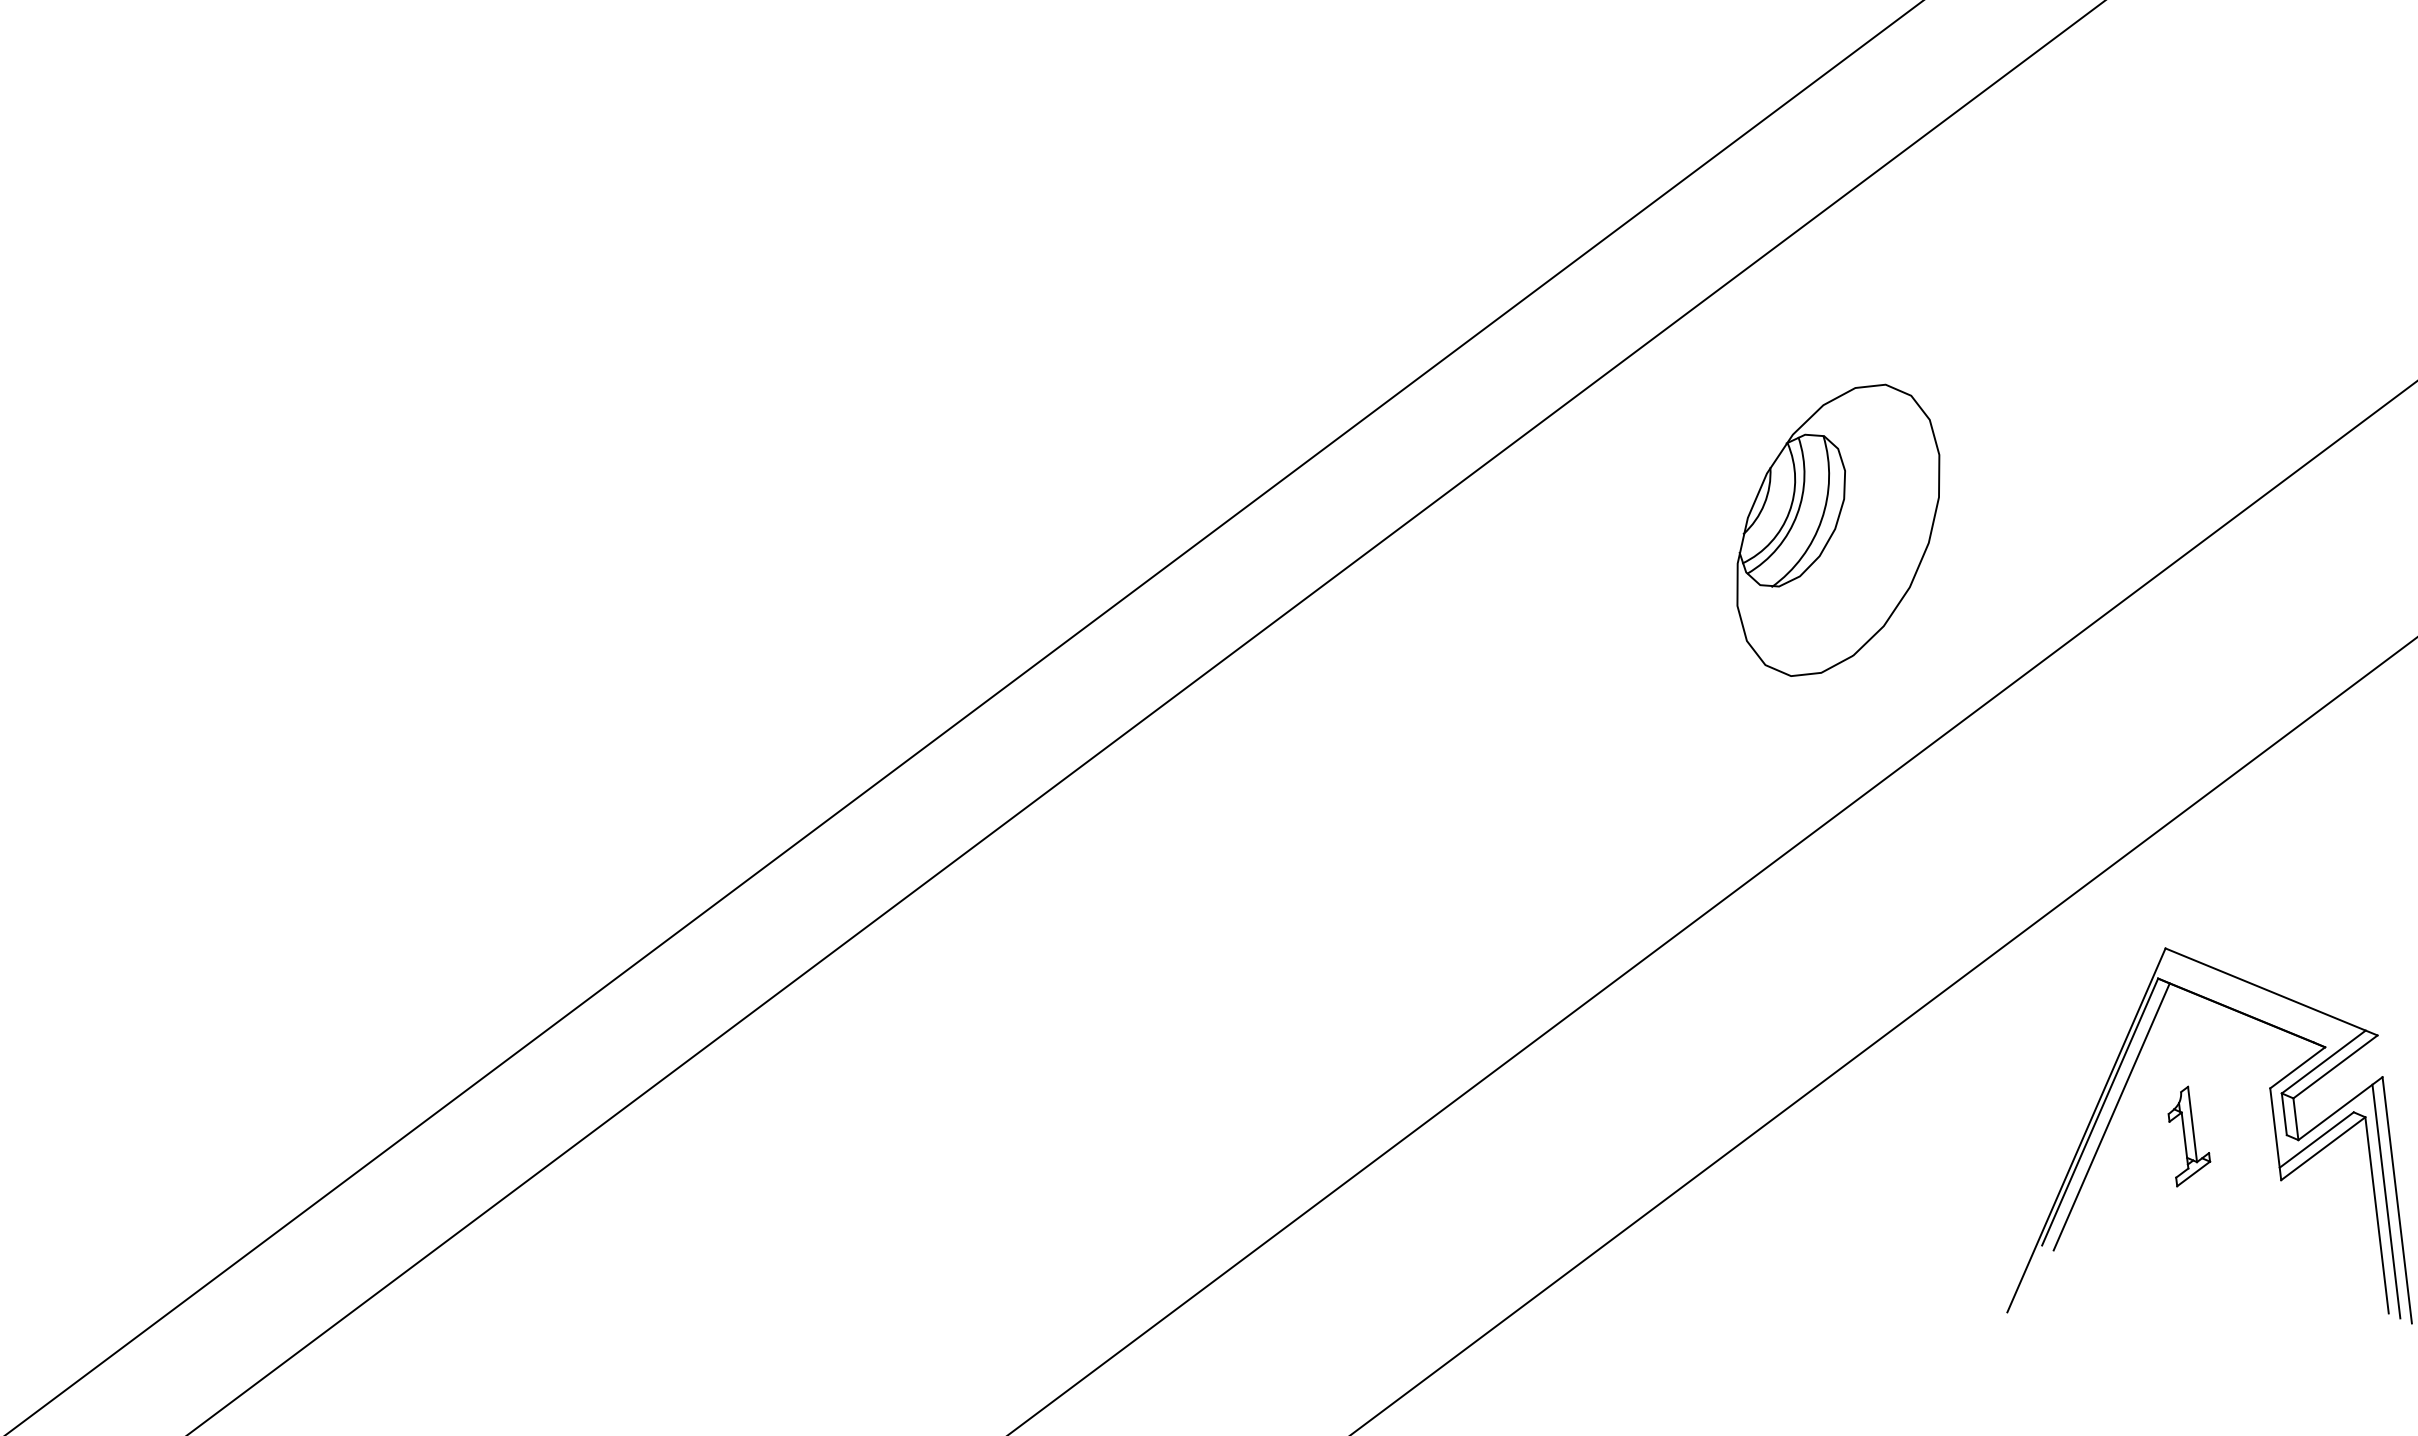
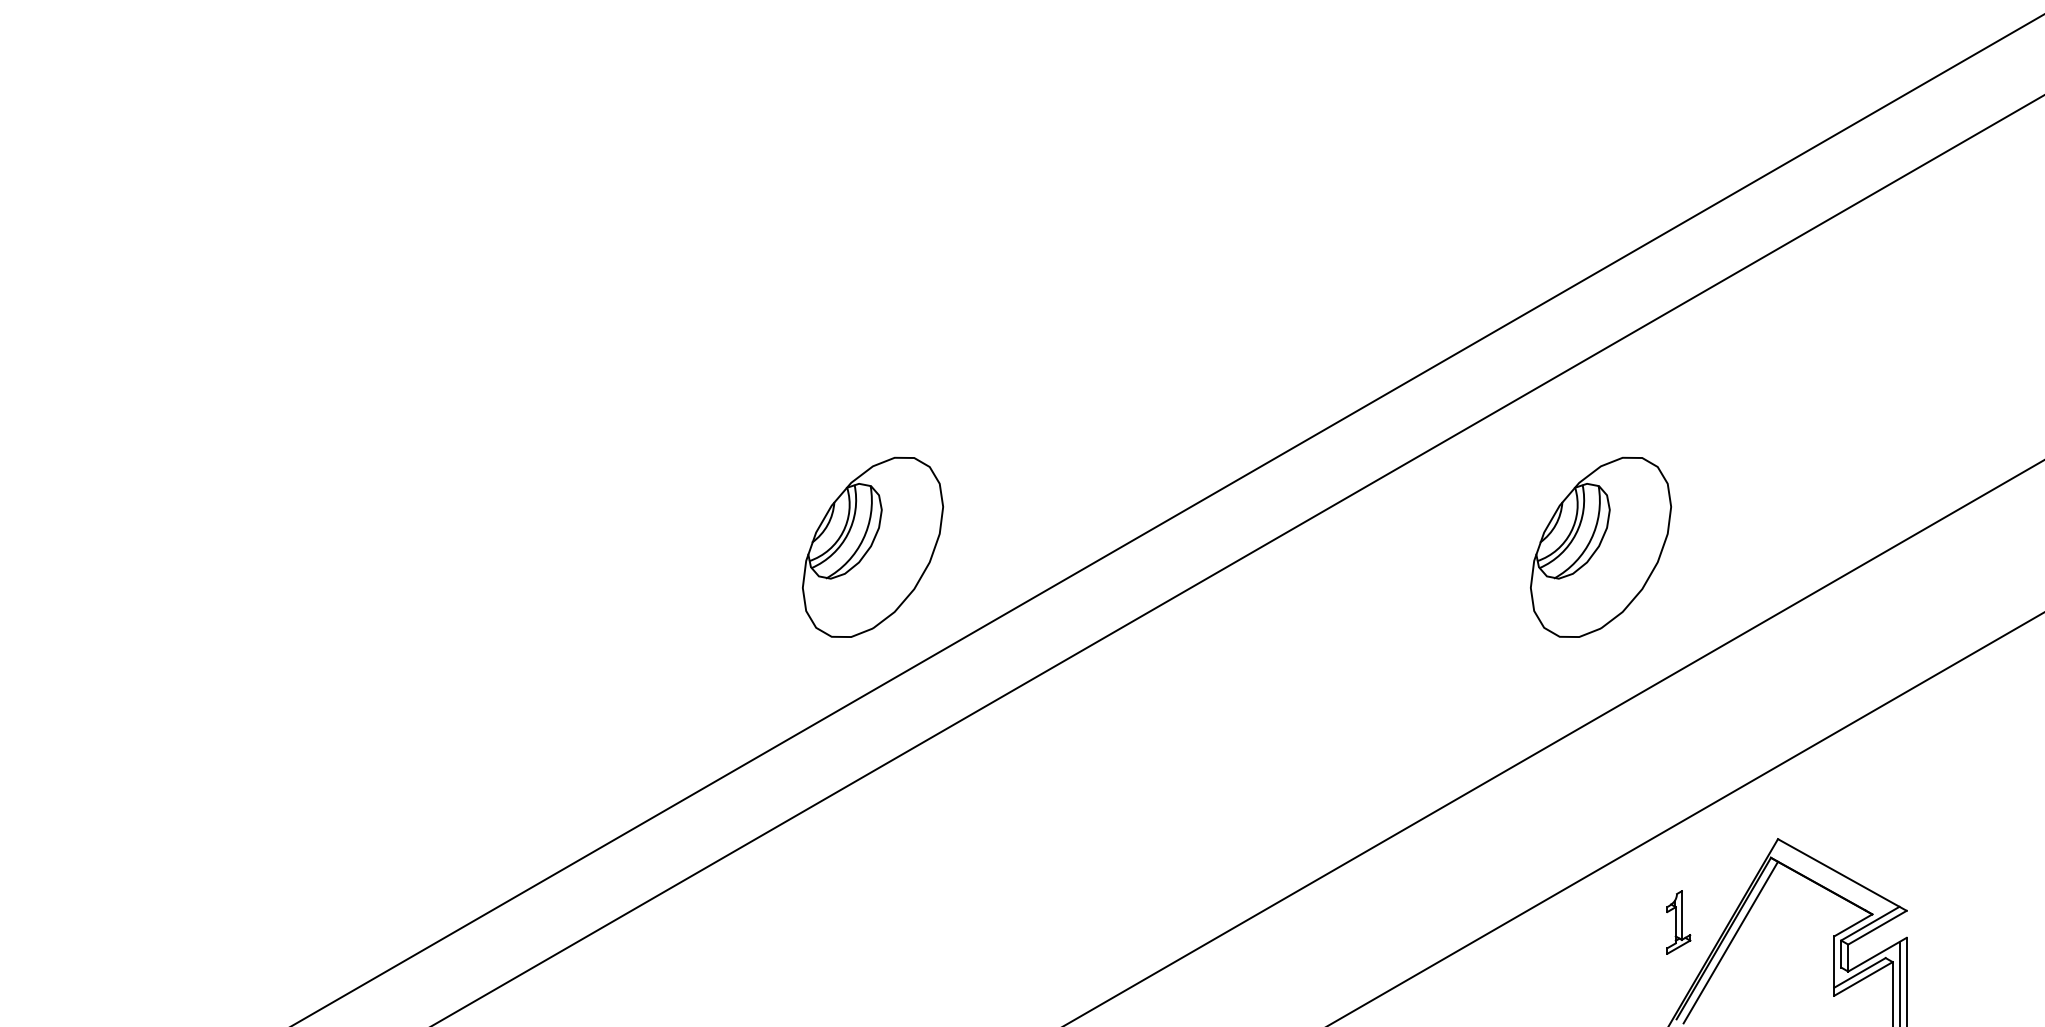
part: (712, 663) -> (872, 546), added
part: (2188, 1135) -> (1678, 922), moved

